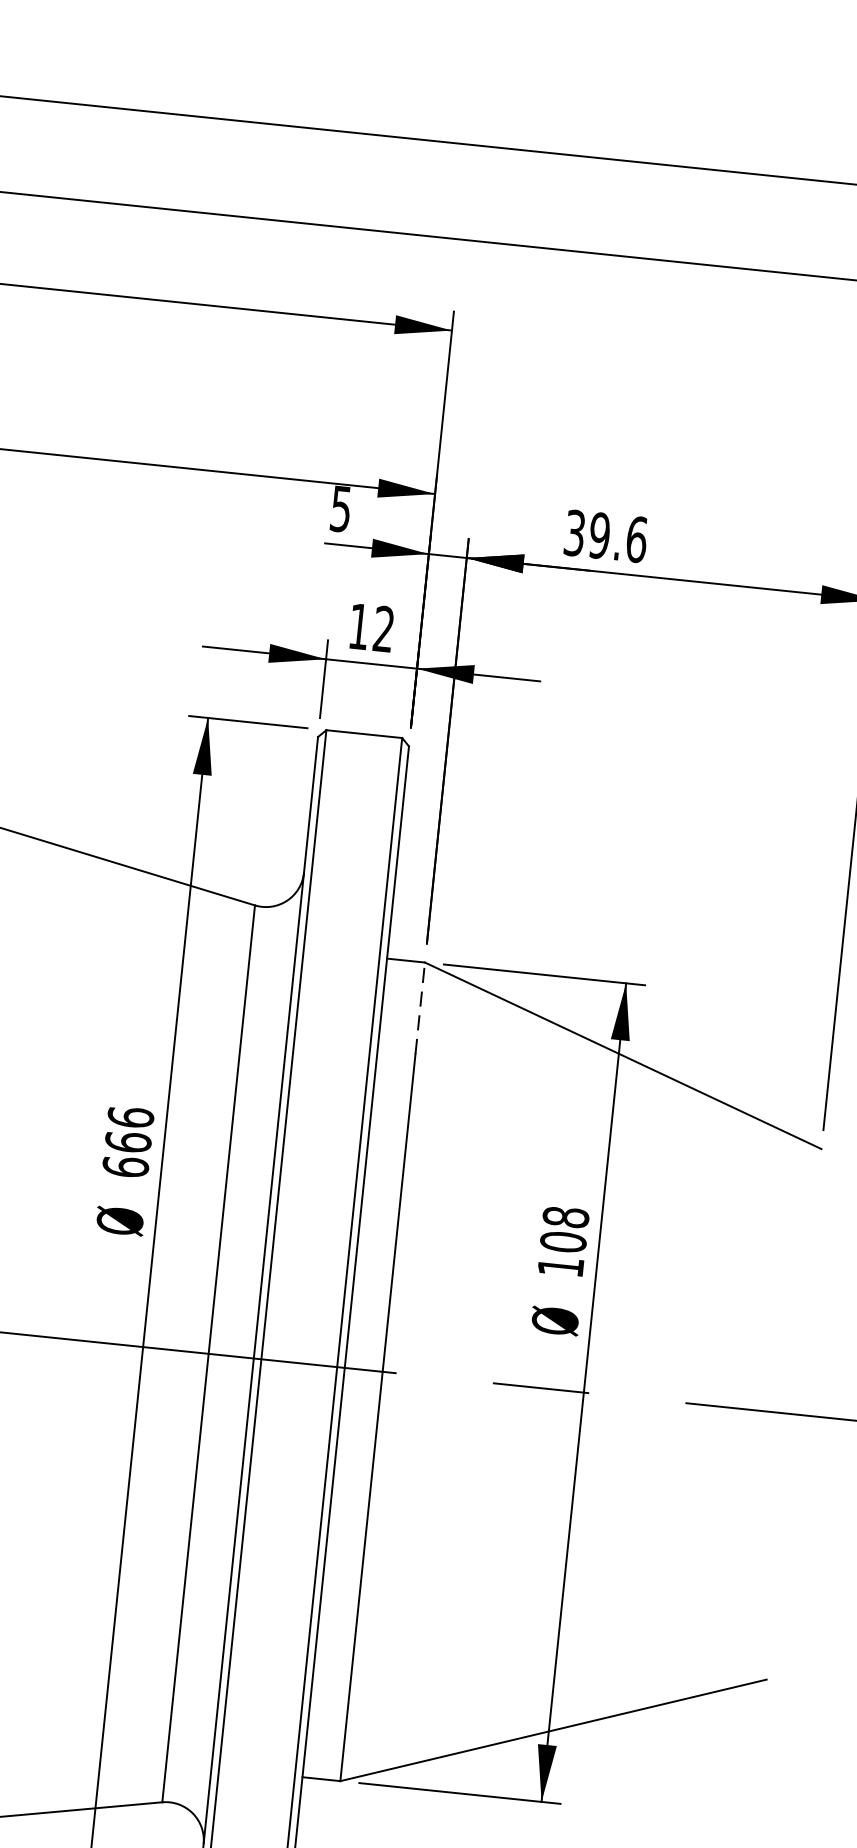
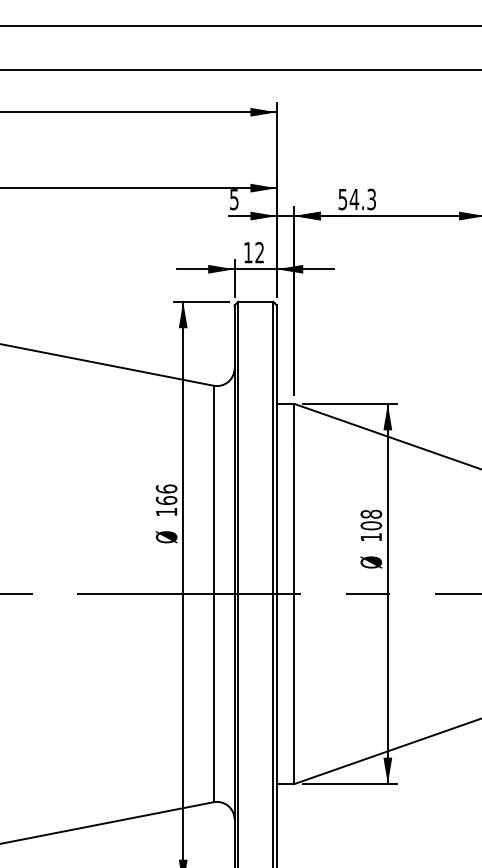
text: (606, 536) -> (357, 199), 39.6 -> 54.3
line: (420, 1006) -> (294, 424), dashed -> solid
text: (125, 1165) -> (166, 511), 666 -> 166

